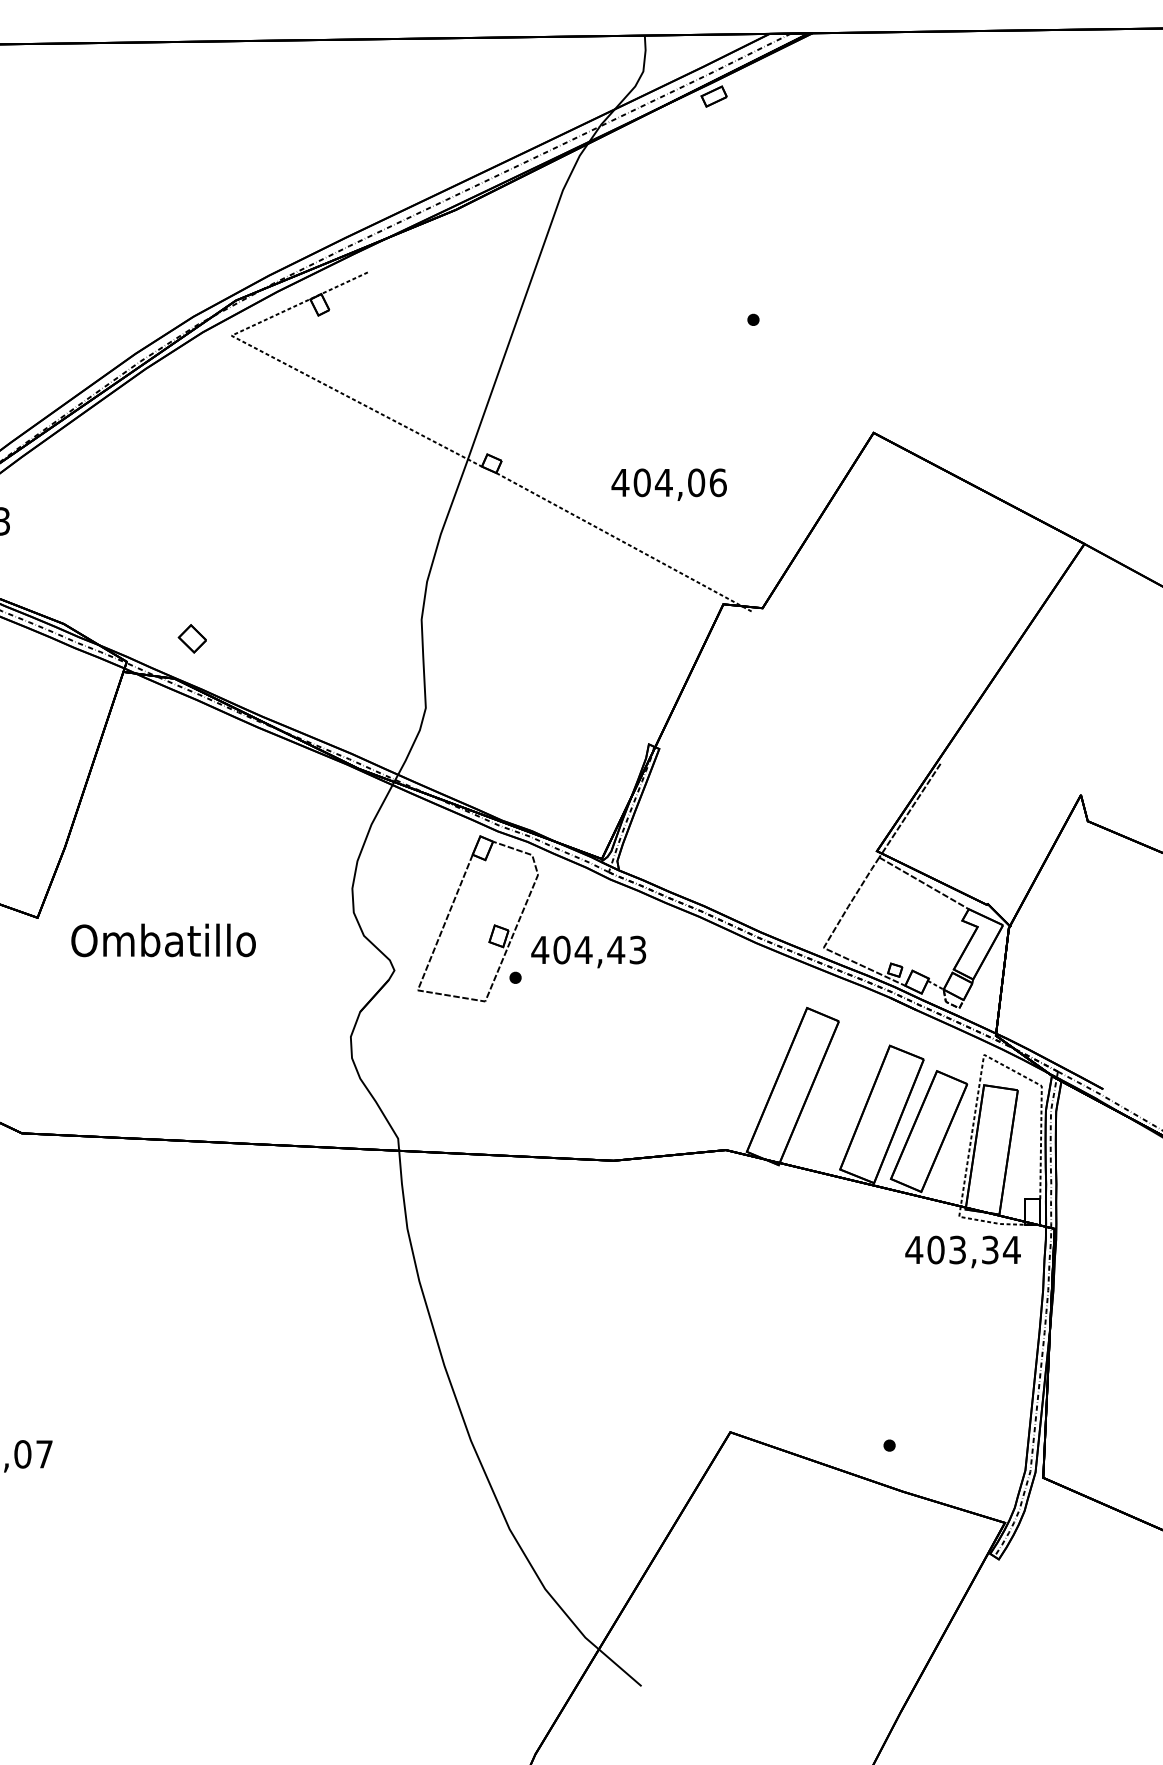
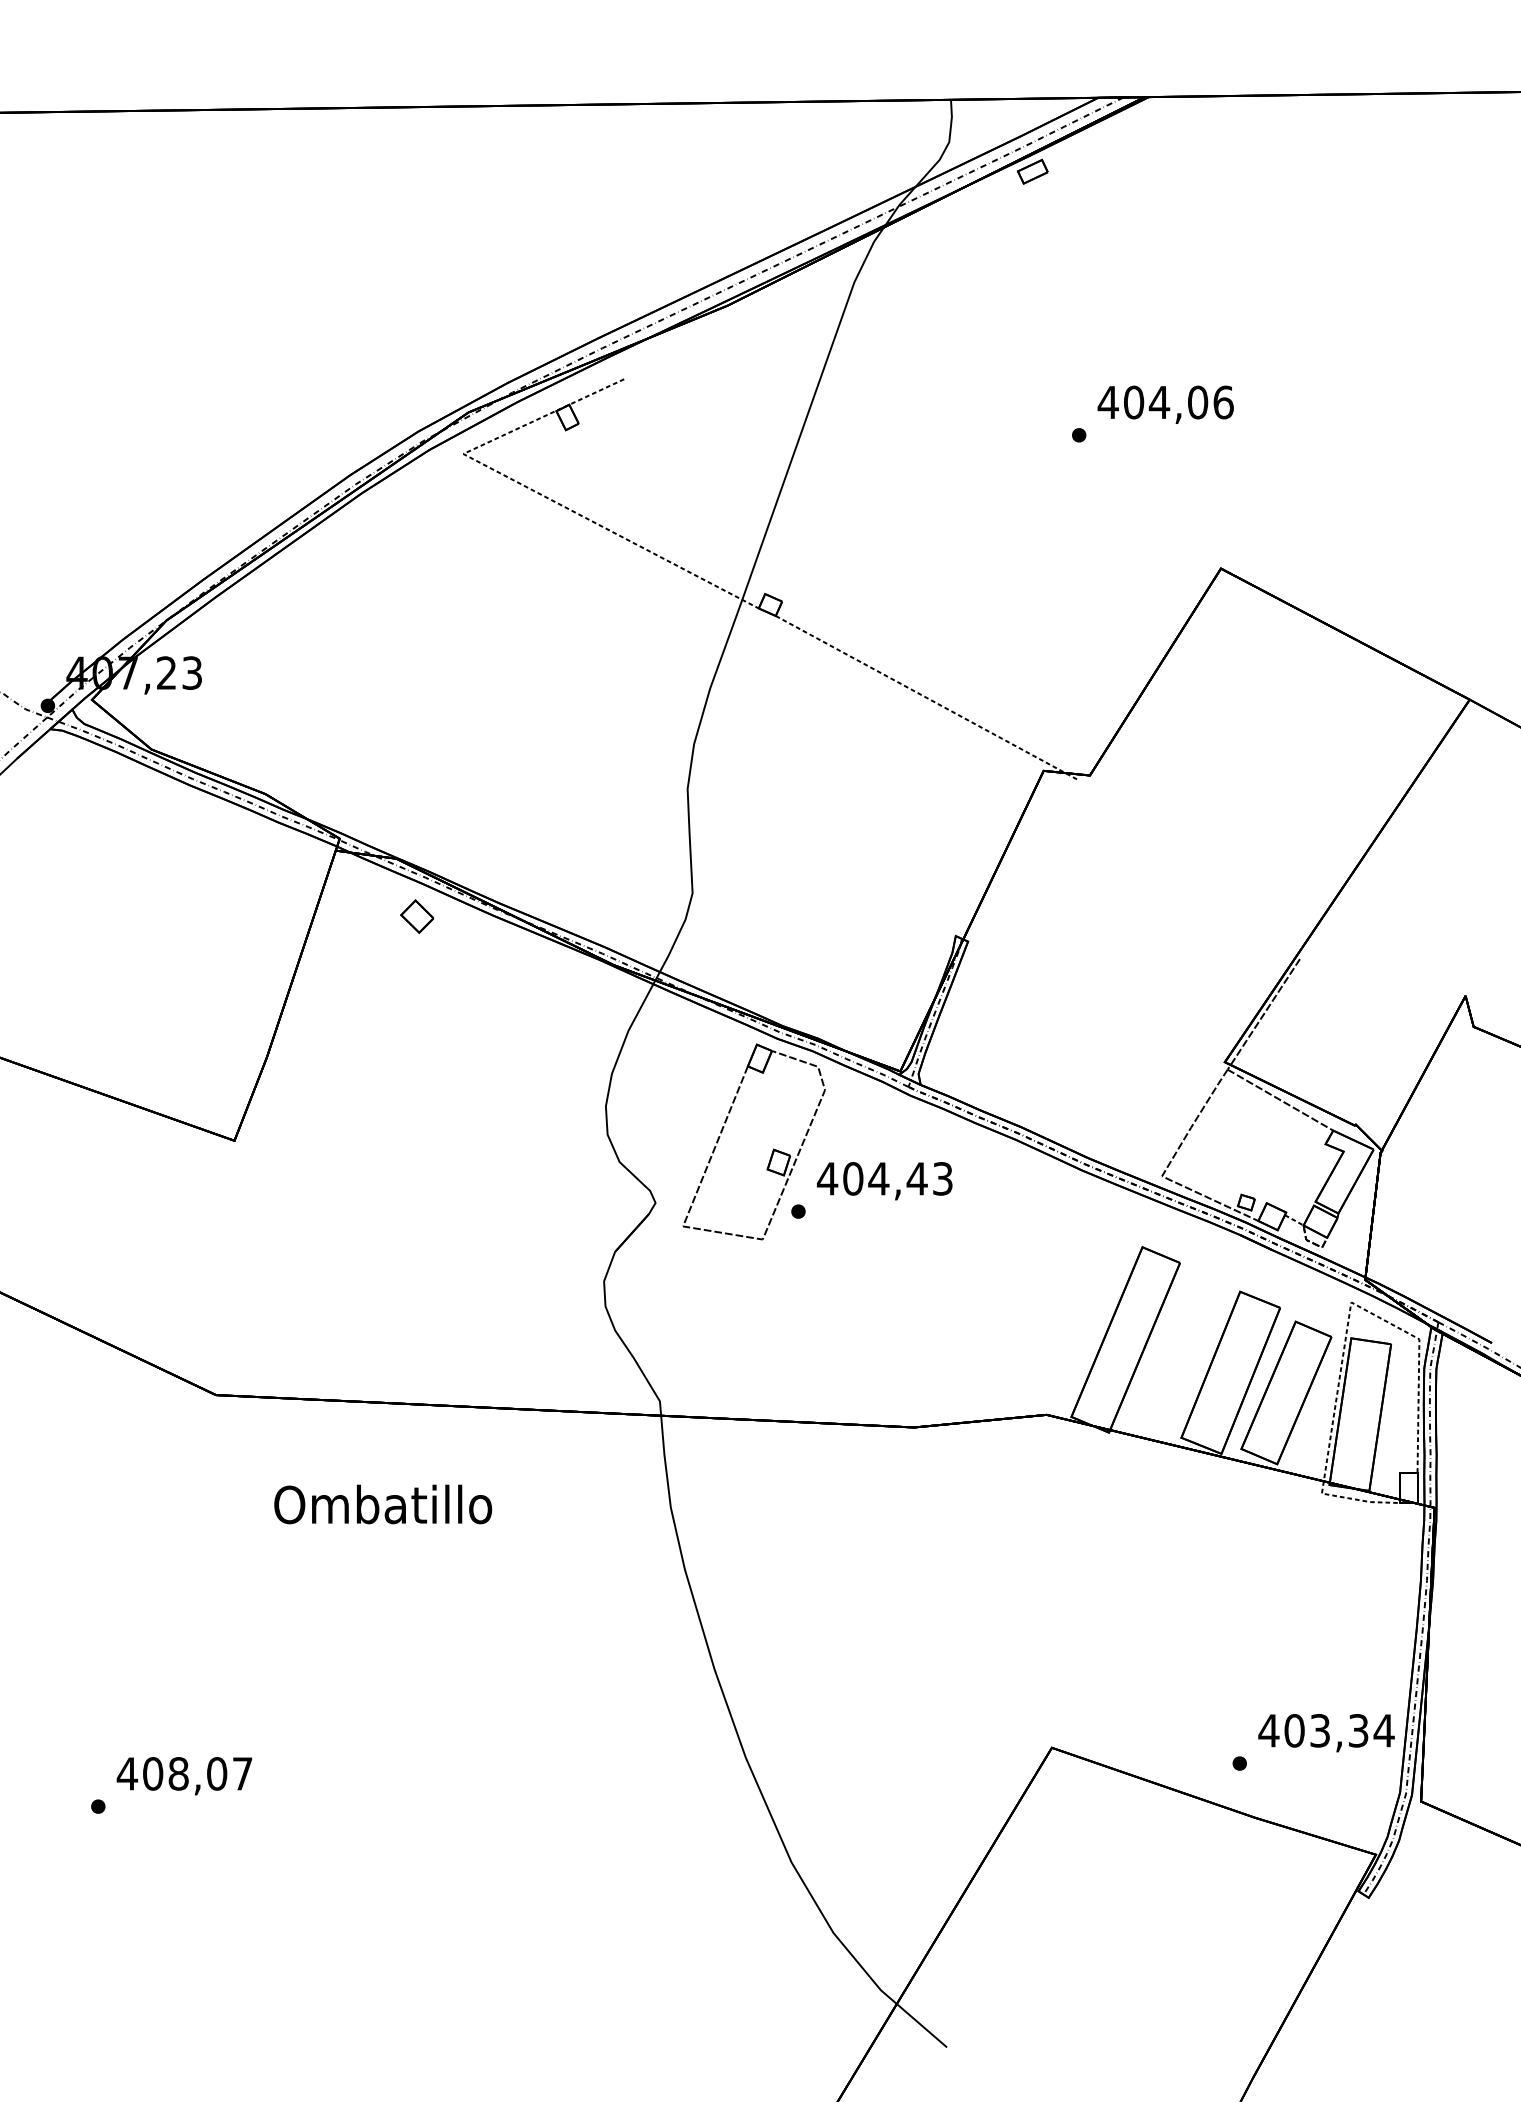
text: (668, 484) -> (1165, 404), moved
part: (191, 638) -> (416, 916), moved
text: (163, 940) -> (383, 1504), moved
text: (963, 1252) -> (1326, 1733), moved

